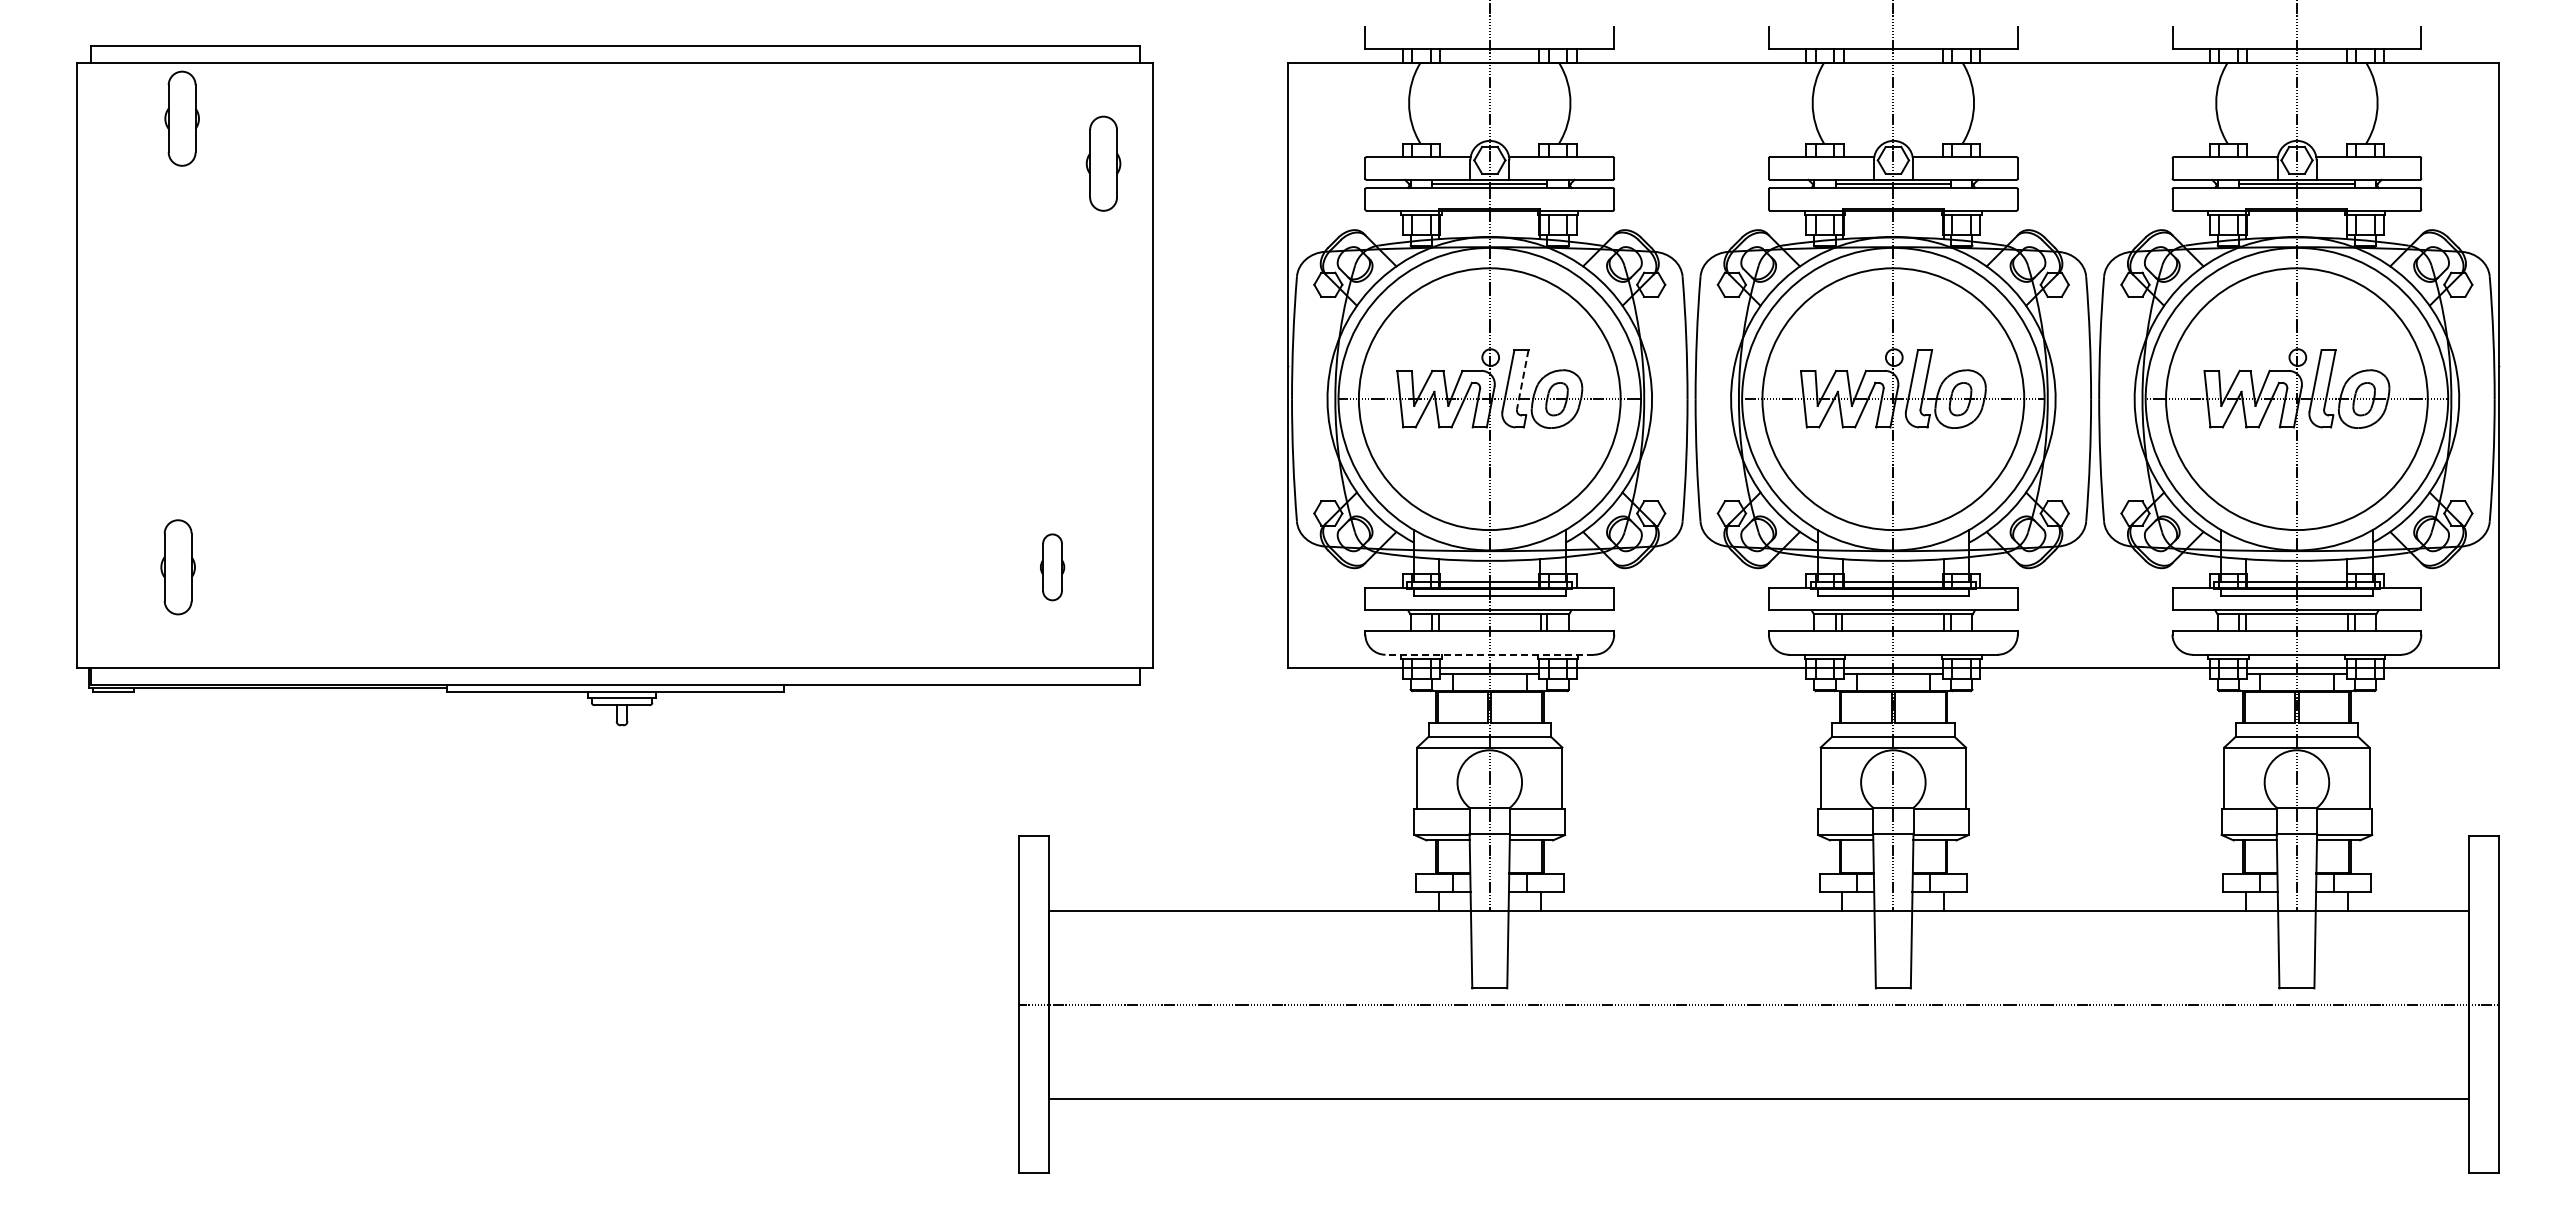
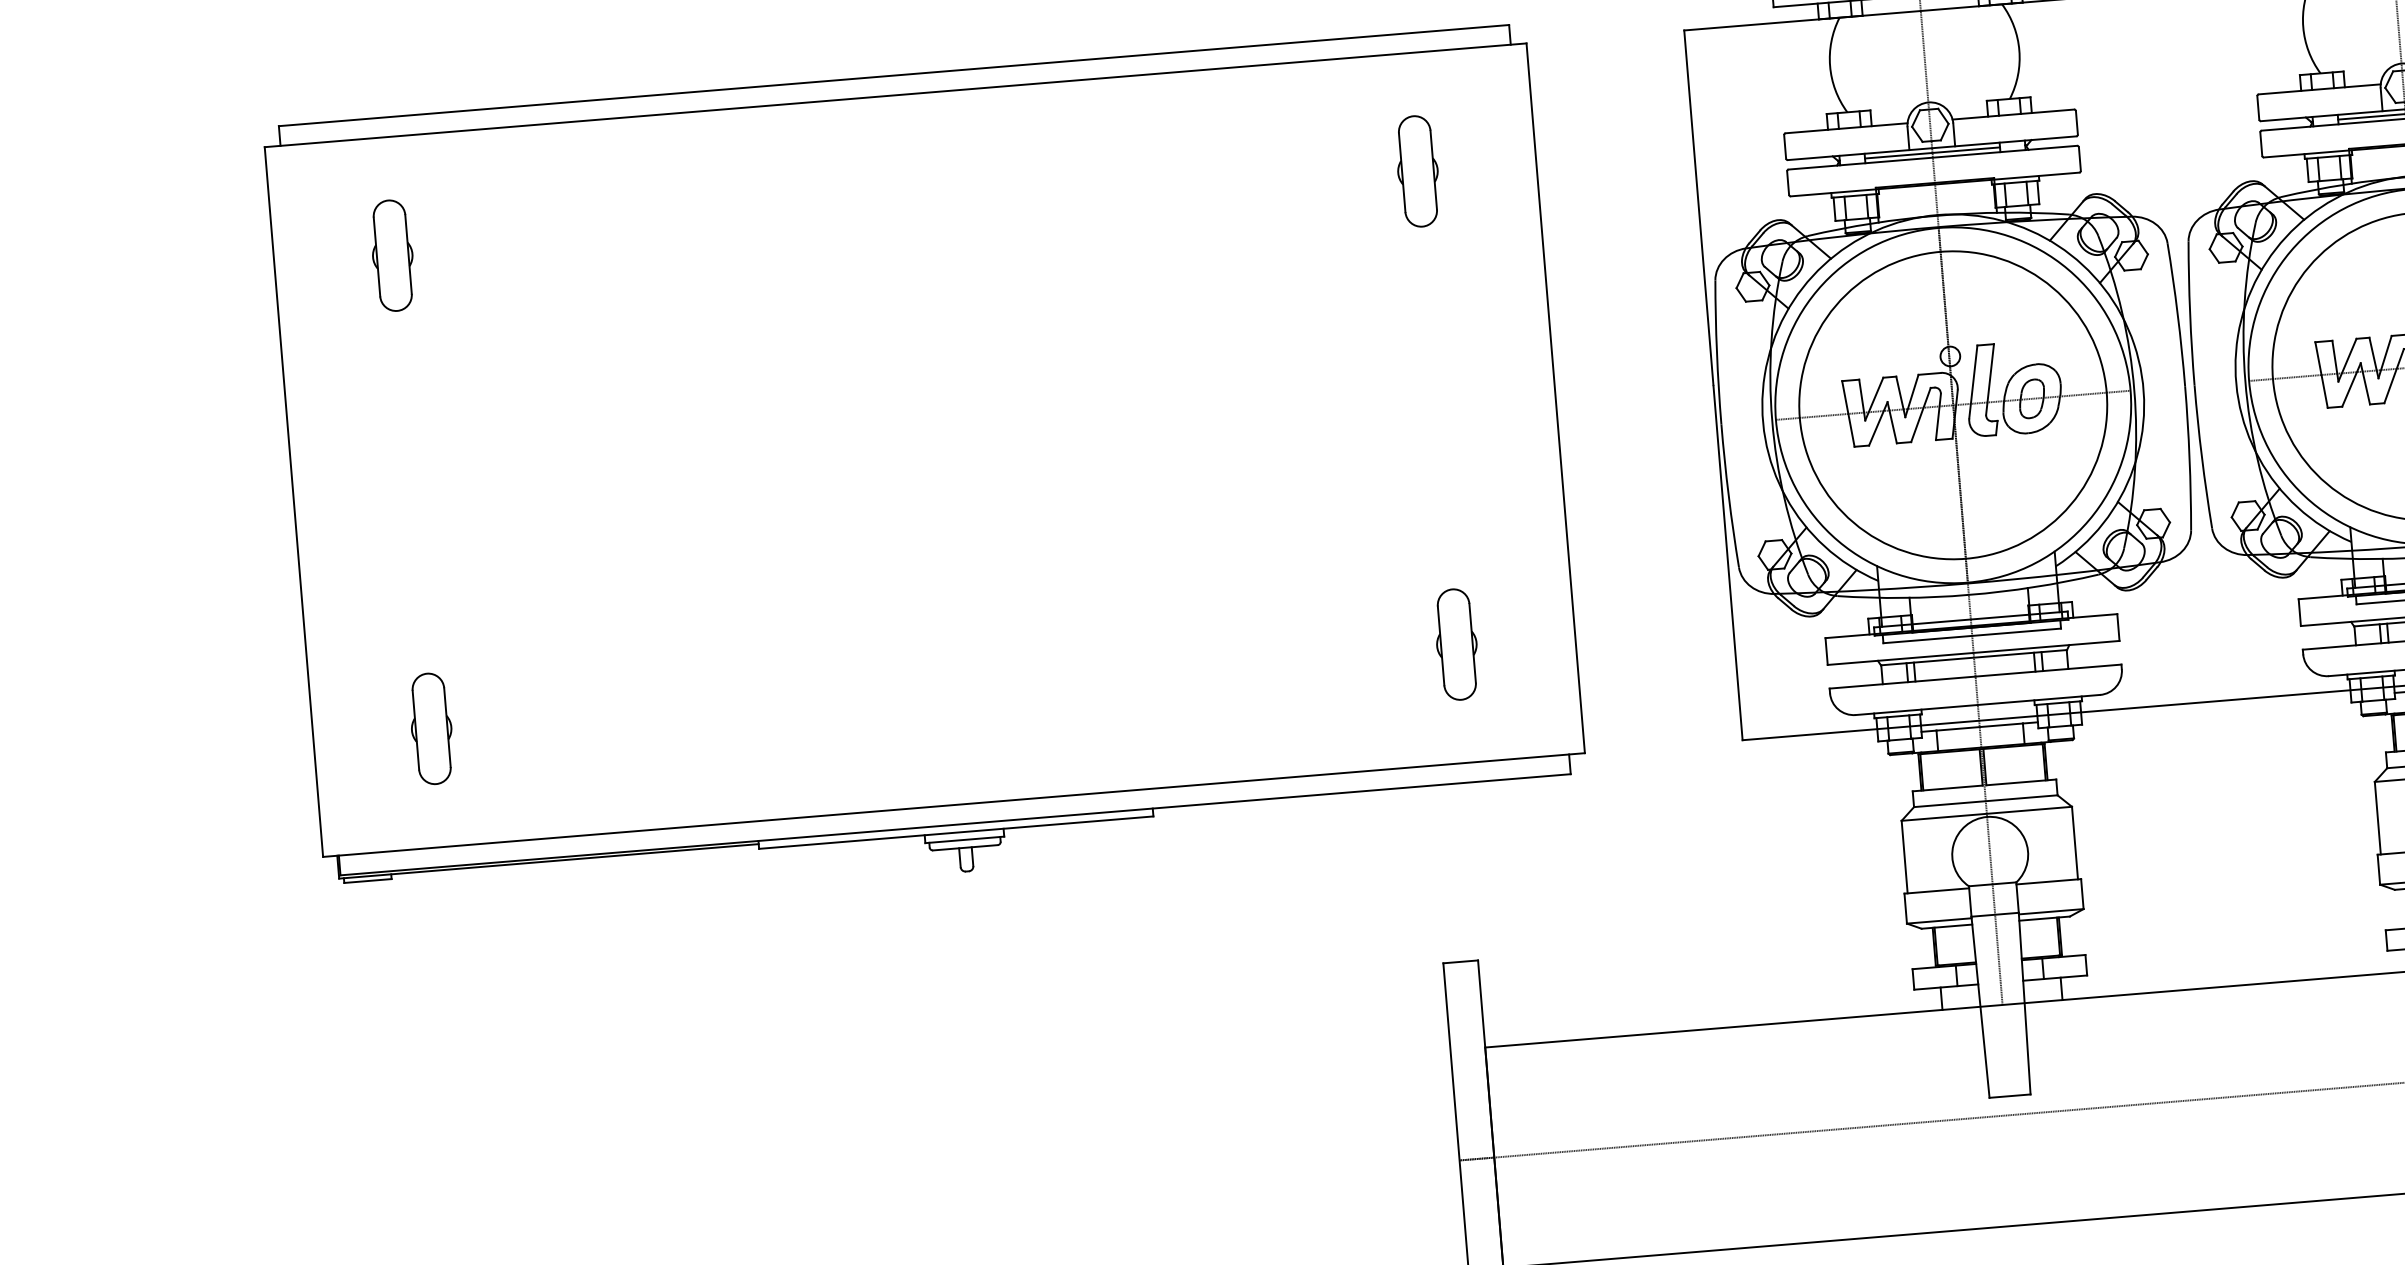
part: (181, 118) -> (391, 255), moved
part: (1103, 163) -> (1417, 171), moved
line: (1522, 380) -> (1989, 380), dashed -> solid
part: (1052, 567) -> (1456, 644), size x1.43
line: (1489, 654) -> (1977, 704), dashed -> solid

